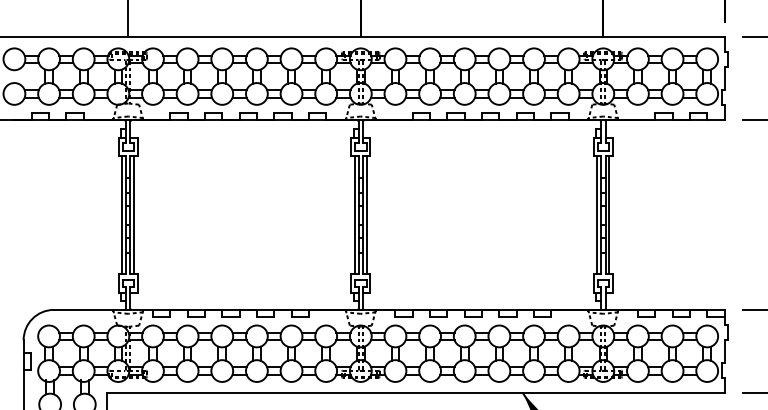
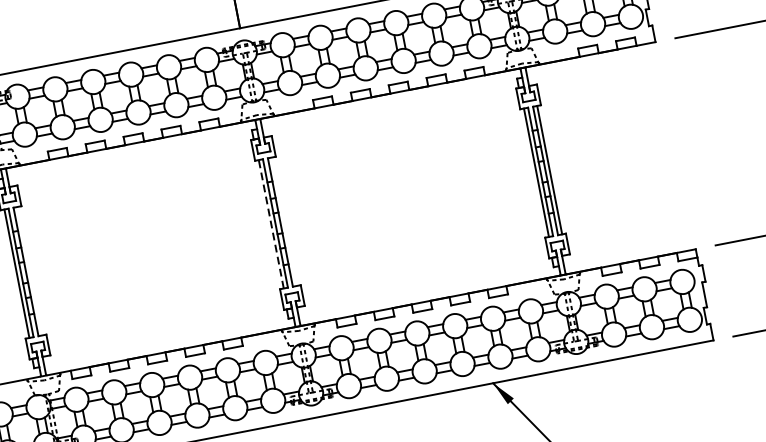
line: (134, 214) -> (30, 270), removed
line: (366, 214) -> (283, 221), removed
line: (354, 215) -> (271, 224), solid -> dashed

